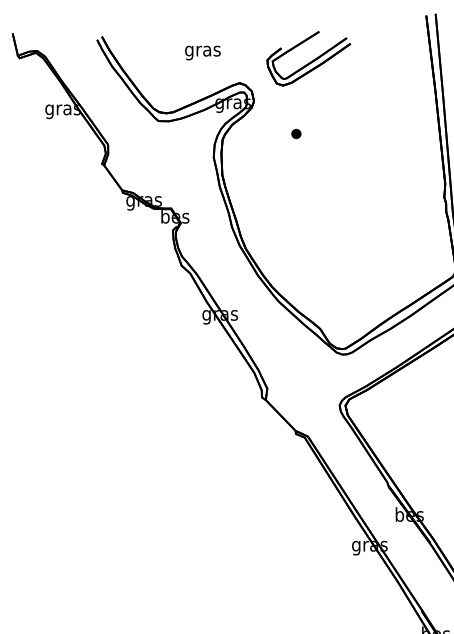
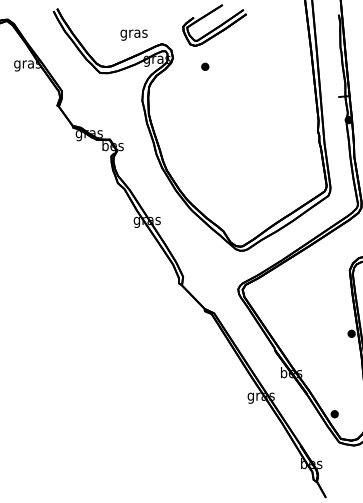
text: (202, 52) -> (133, 34), moved
part: (296, 133) -> (205, 66), moved

